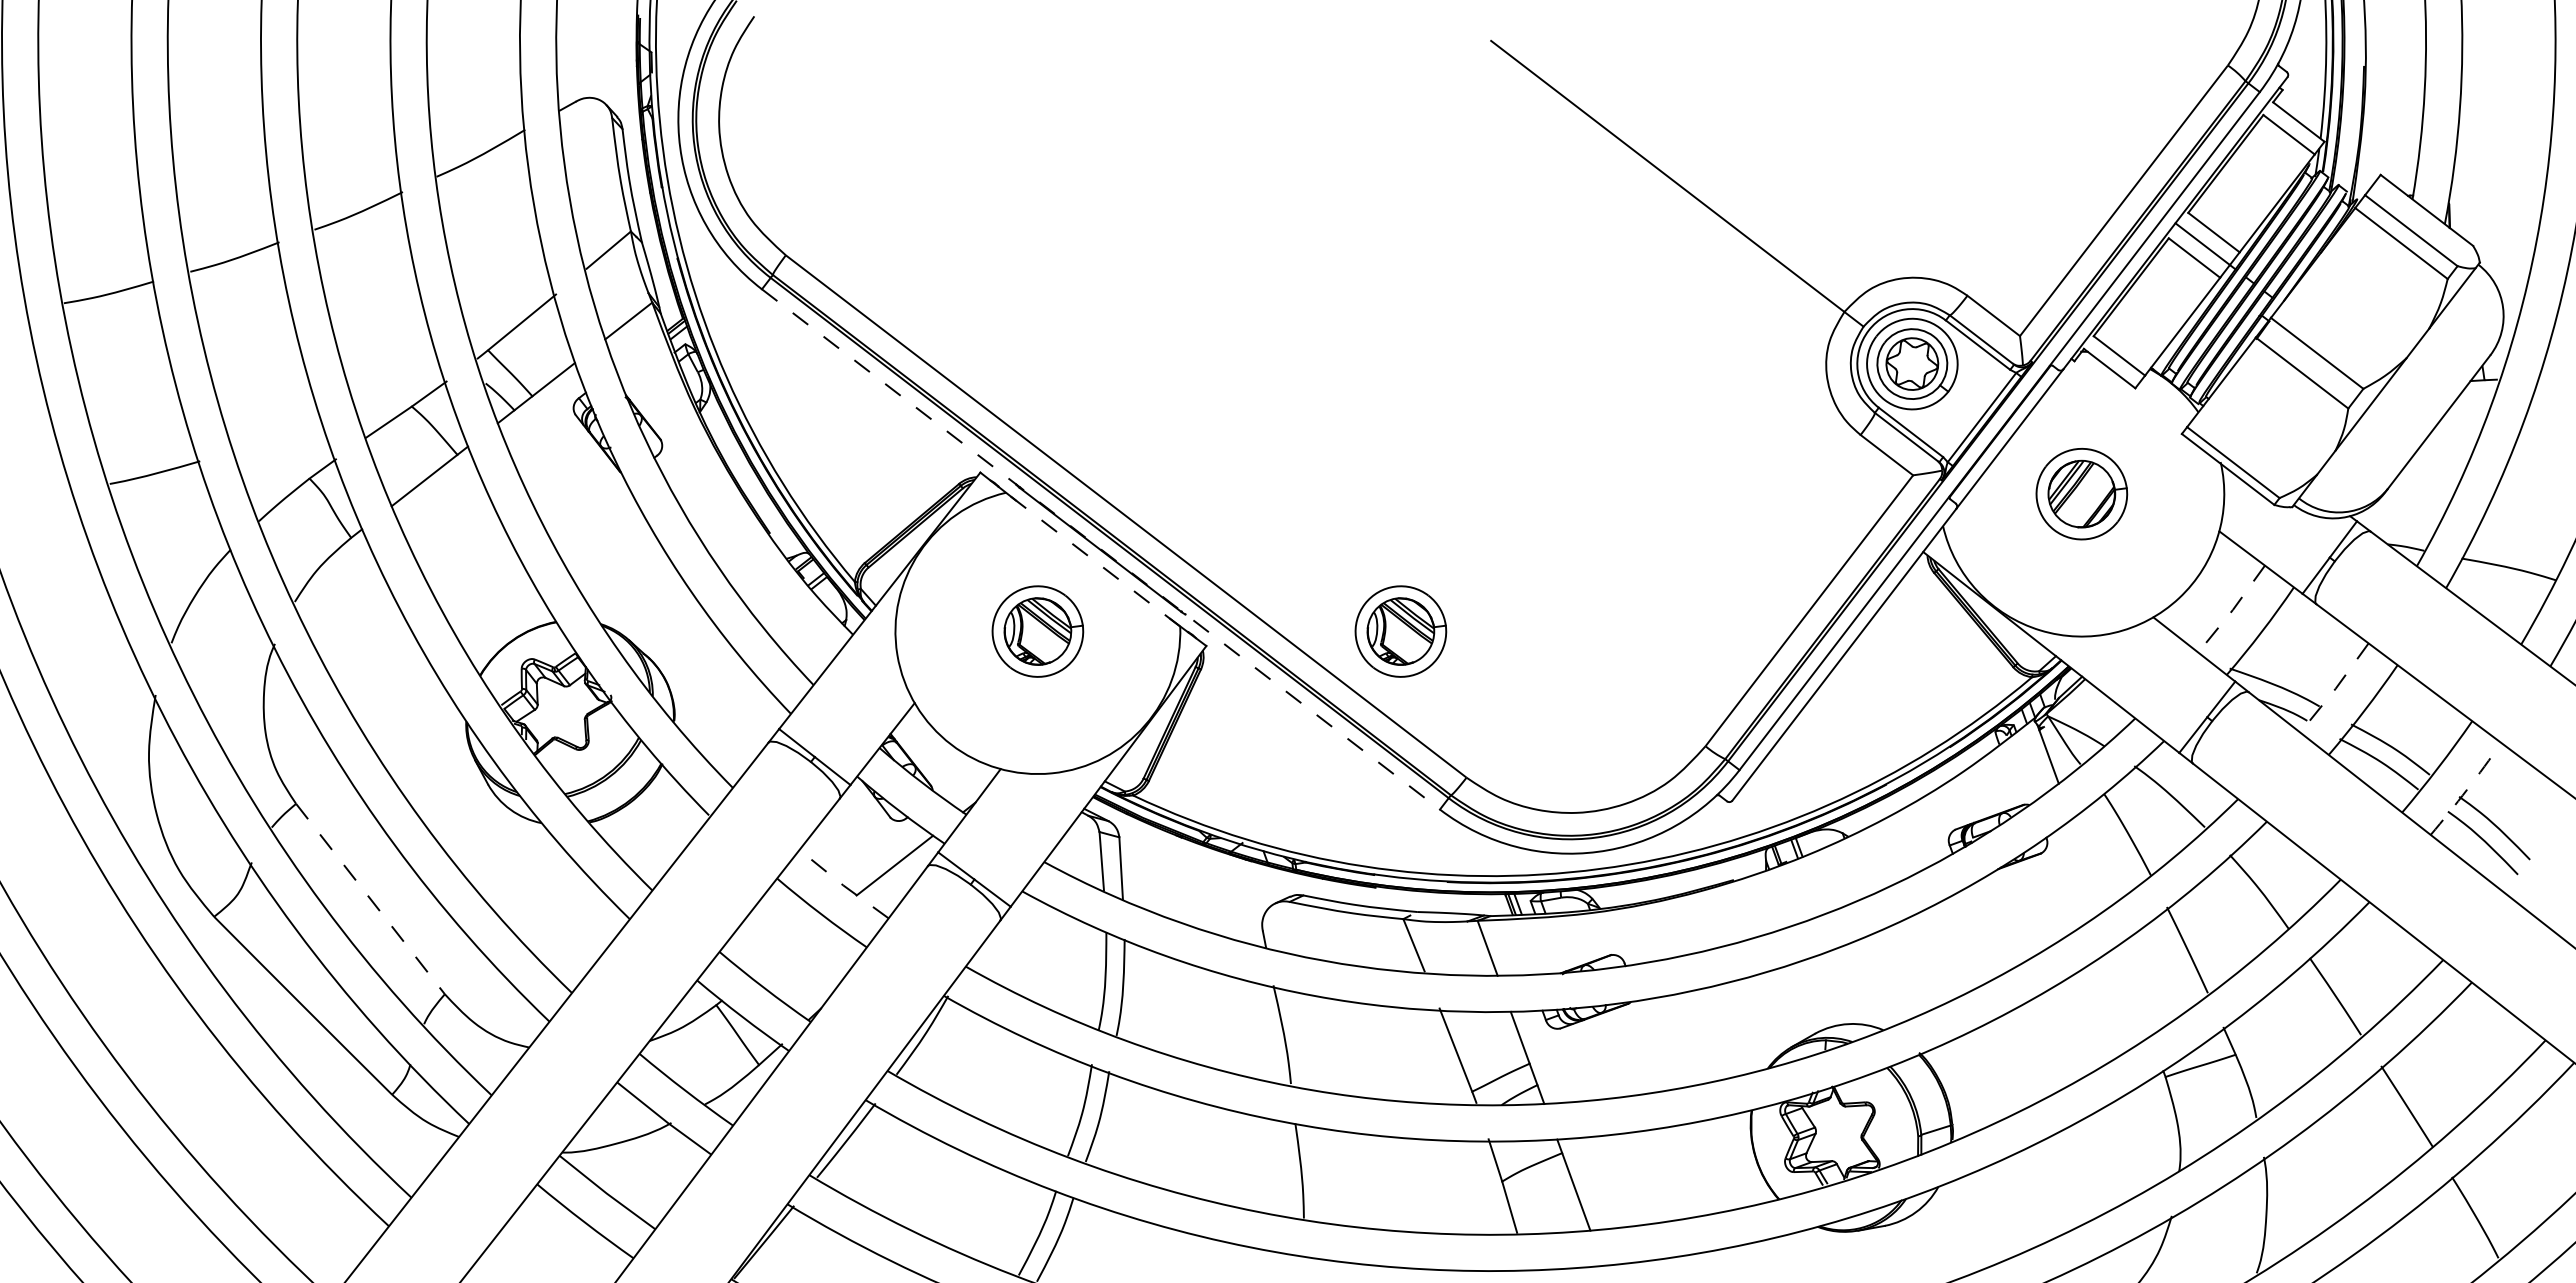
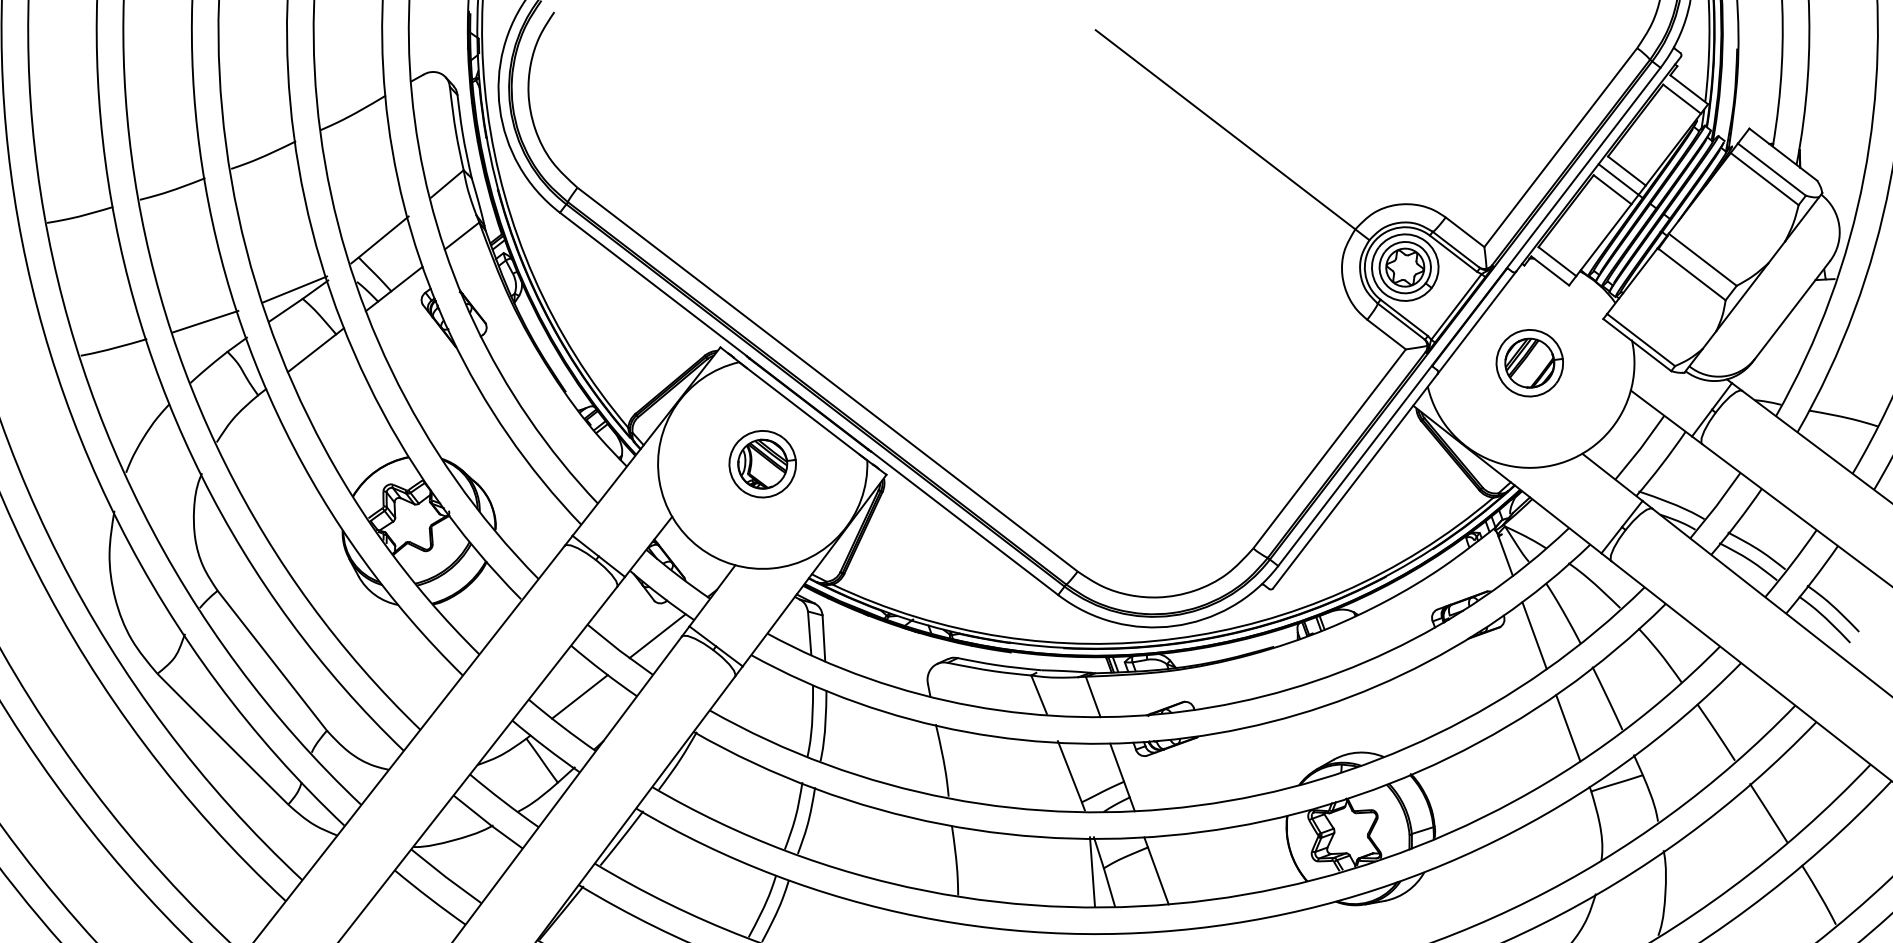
line: (400, 393) -> (294, 289), added
line: (279, 437) -> (205, 321), added
line: (1101, 549) -> (809, 403), dashed -> solid
line: (1093, 559) -> (803, 411), dashed -> solid
line: (2232, 610) -> (1640, 448), dashed -> solid
part: (1400, 631) -> (1029, 464), removed
line: (2335, 688) -> (1716, 506), dashed -> solid
arc: (2467, 789) -> (1813, 580), dashed -> solid
line: (2087, 864) -> (1533, 635), added
line: (843, 885) -> (619, 650), dashed -> solid
line: (370, 899) -> (272, 661), dashed -> solid
line: (789, 947) -> (580, 696), added
line: (2133, 990) -> (1567, 727), added
line: (1486, 1186) -> (1092, 871), added

